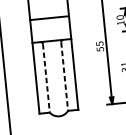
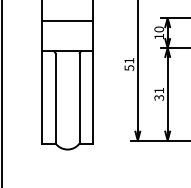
text: (99, 43) -> (129, 60), 55 -> 51
line: (64, 76) -> (79, 98), dashed -> solid
line: (46, 78) -> (55, 98), dashed -> solid

